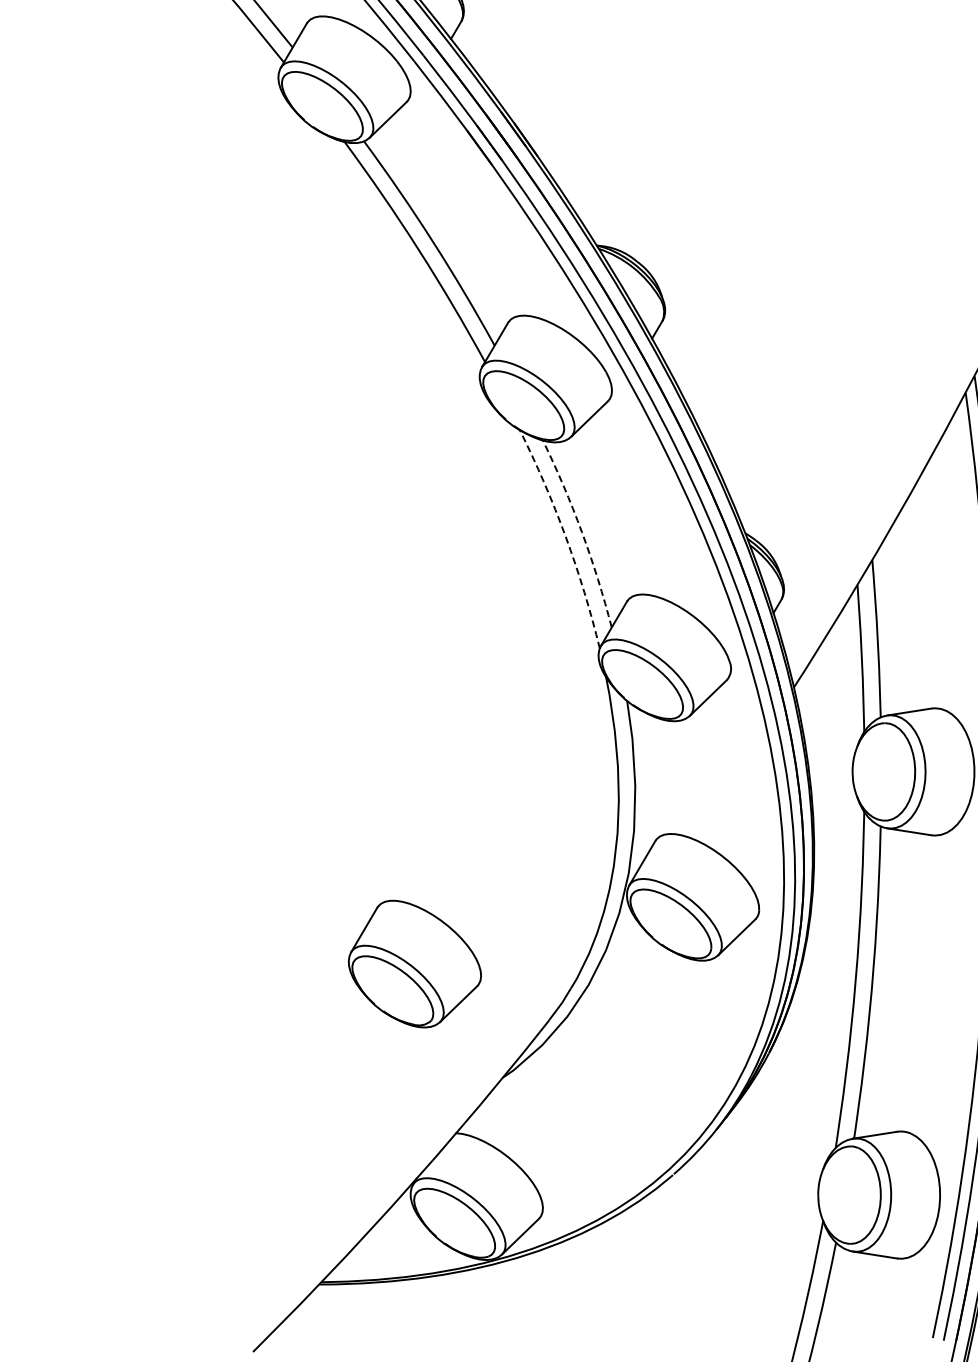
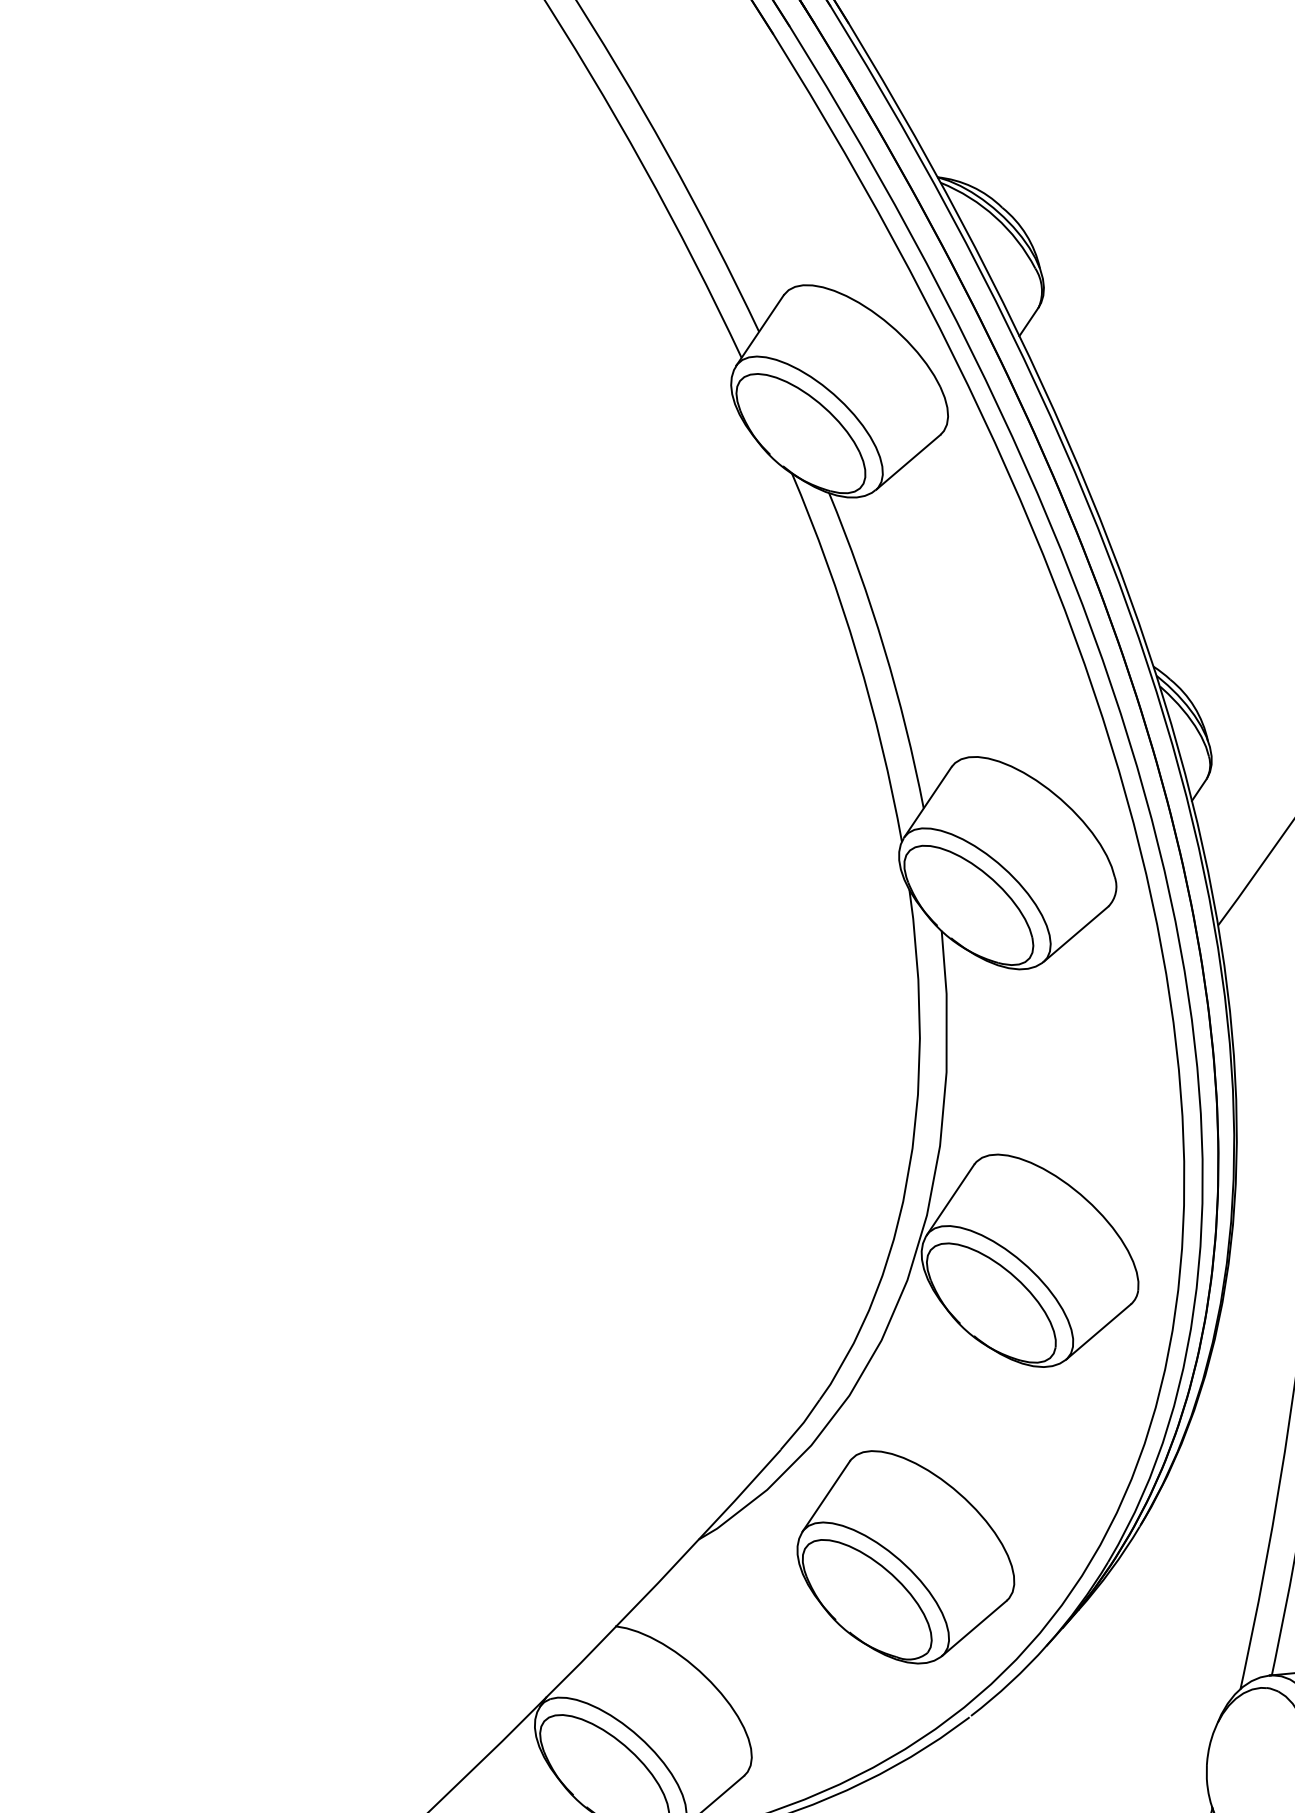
arc: (581, 532) -> (883, 648), dashed -> solid
arc: (565, 536) -> (856, 653), dashed -> solid
part: (414, 963) -> (905, 1556), moved

